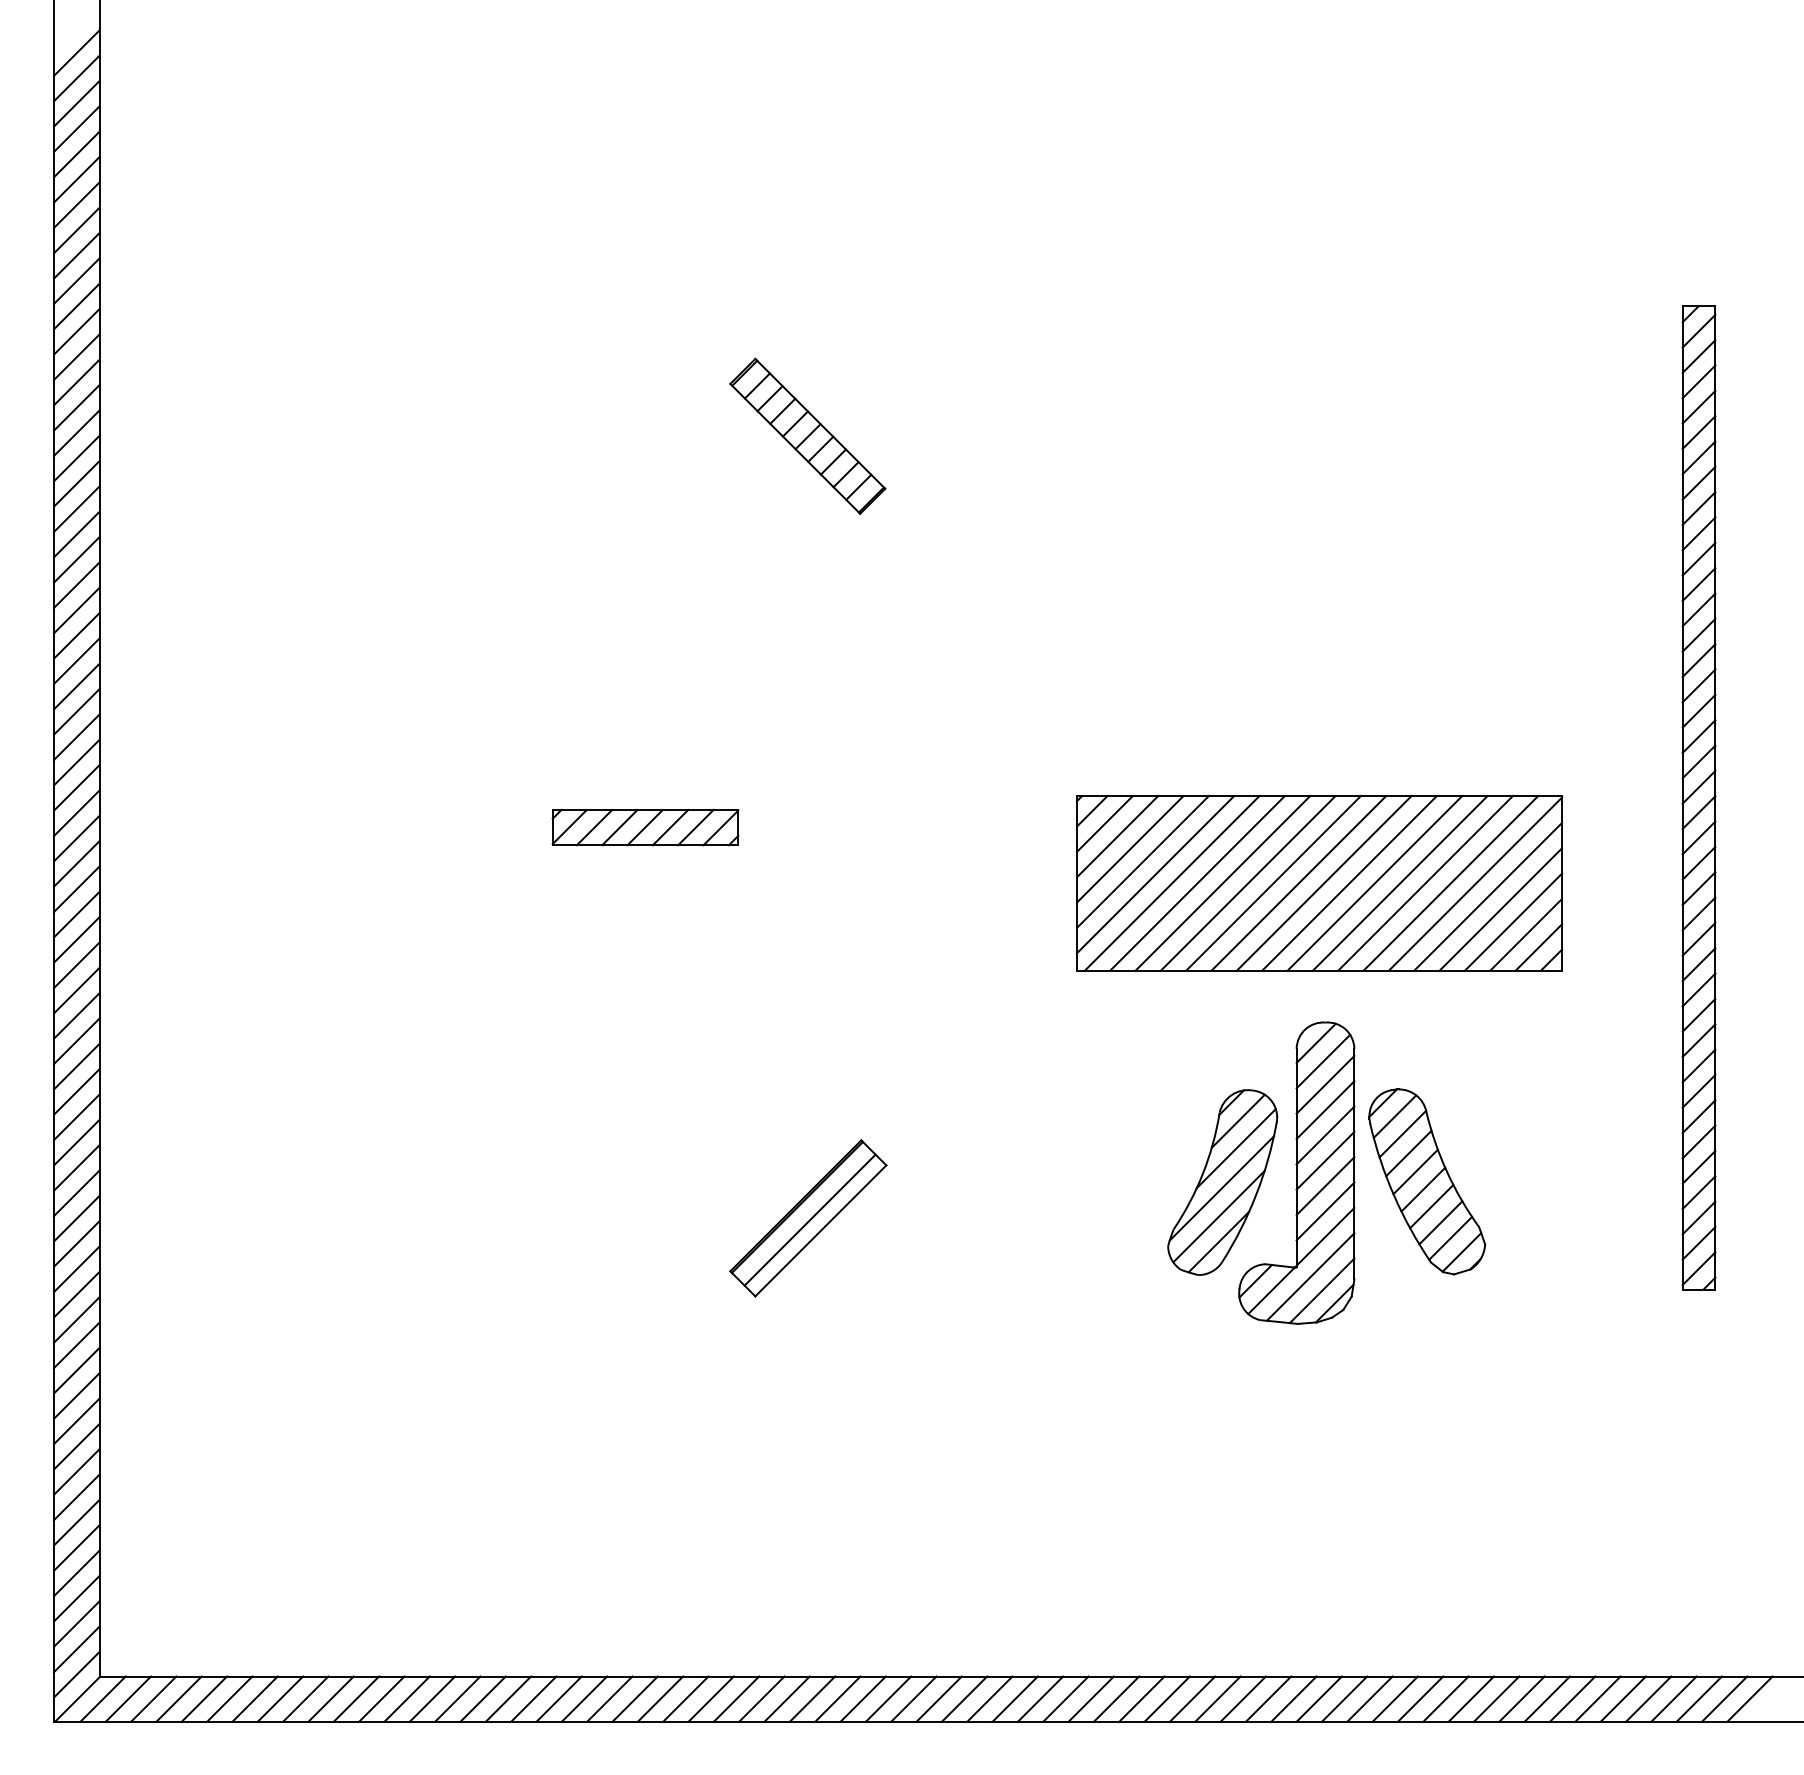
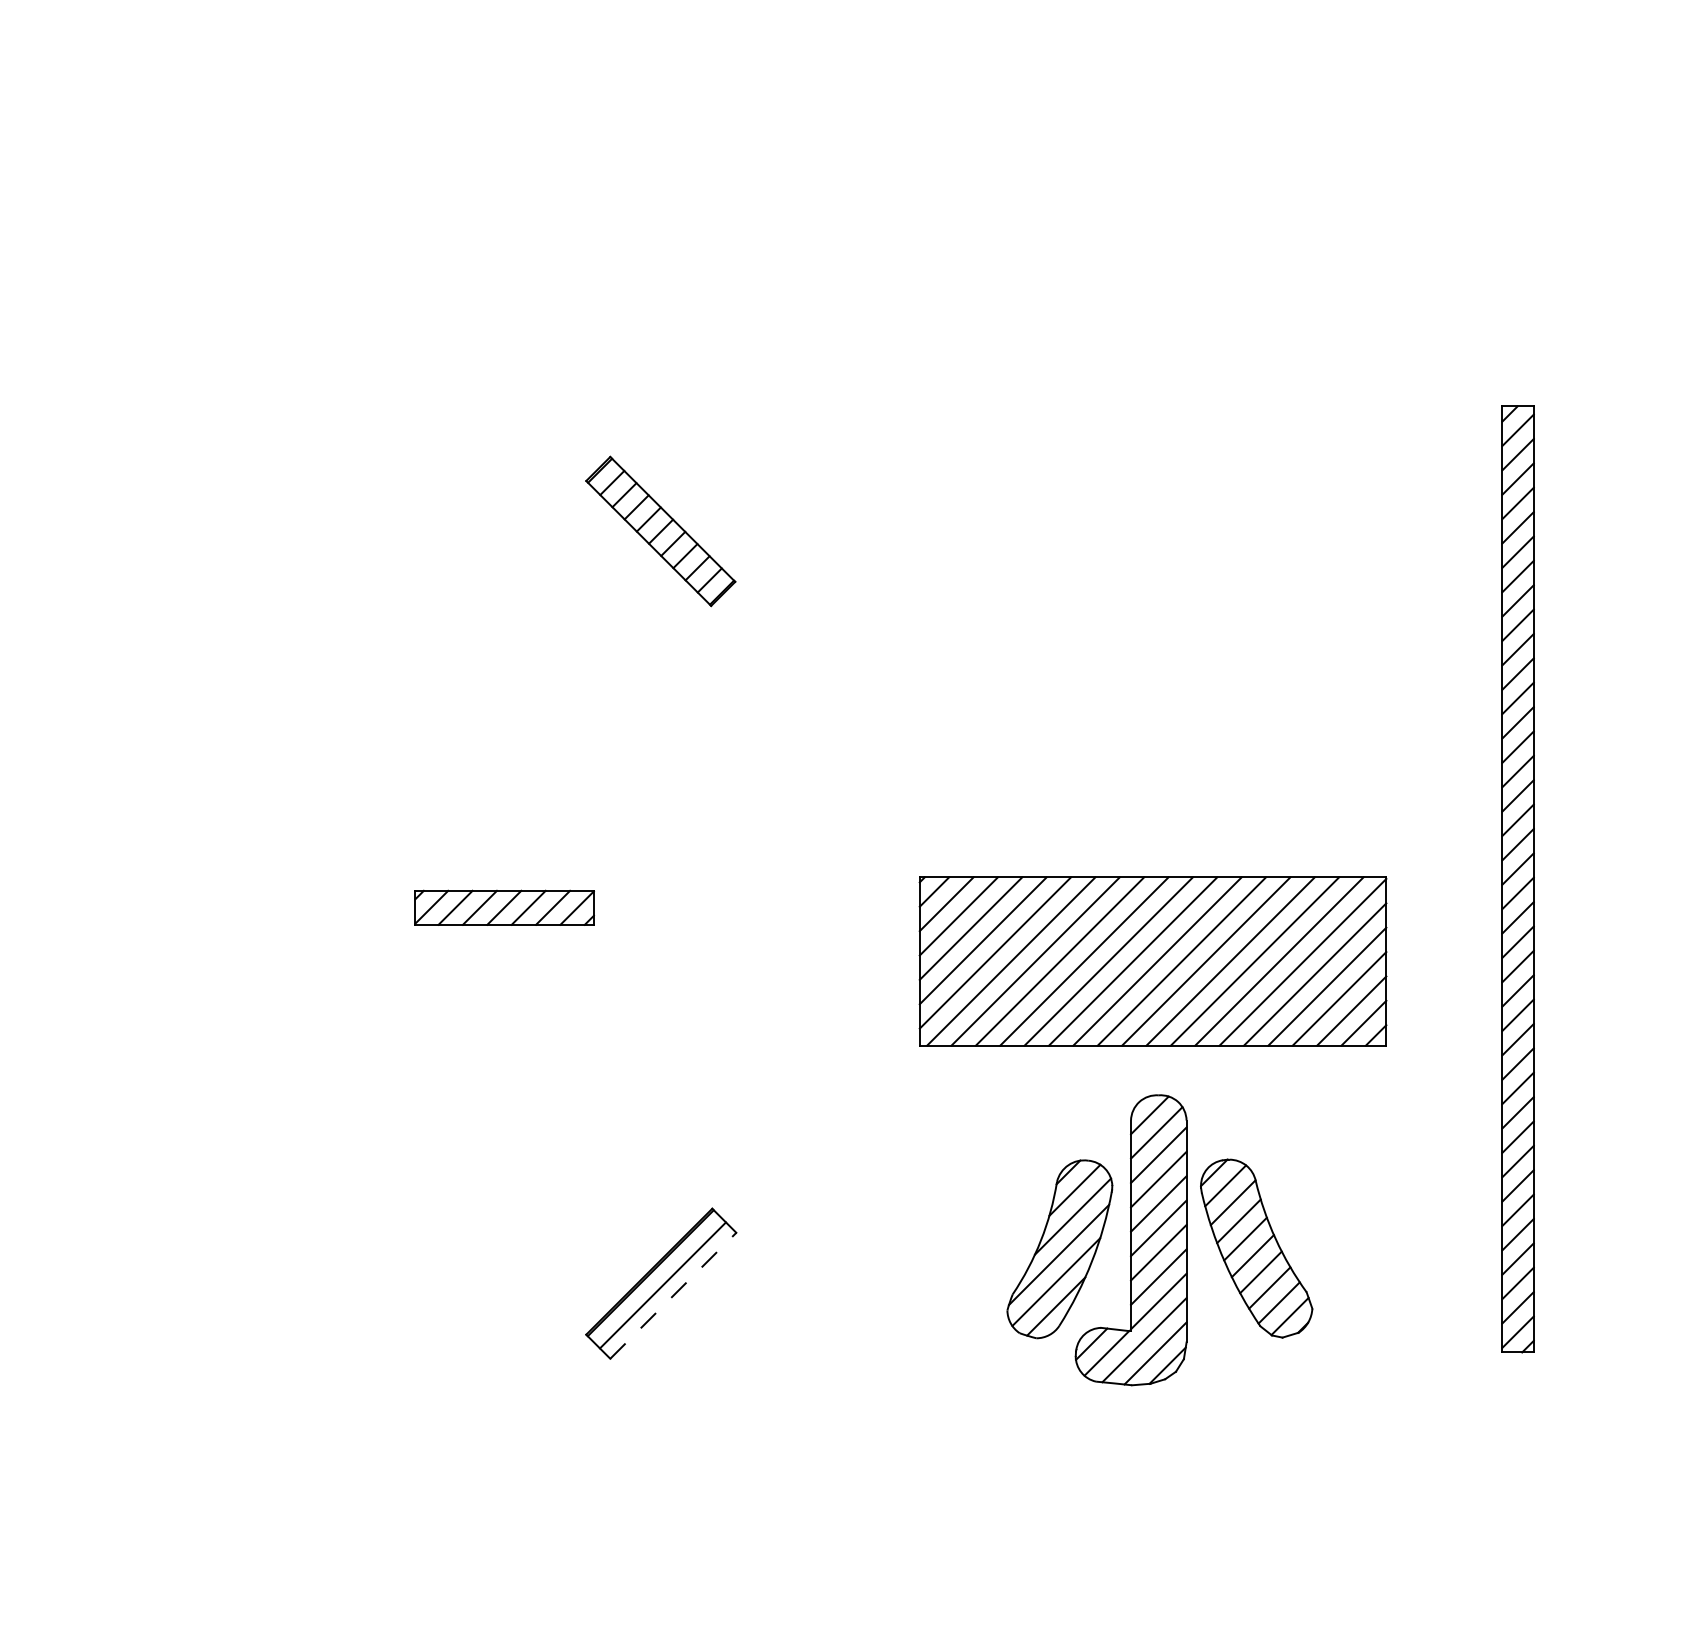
line: (820, 1230) -> (672, 1295), solid -> dashed

